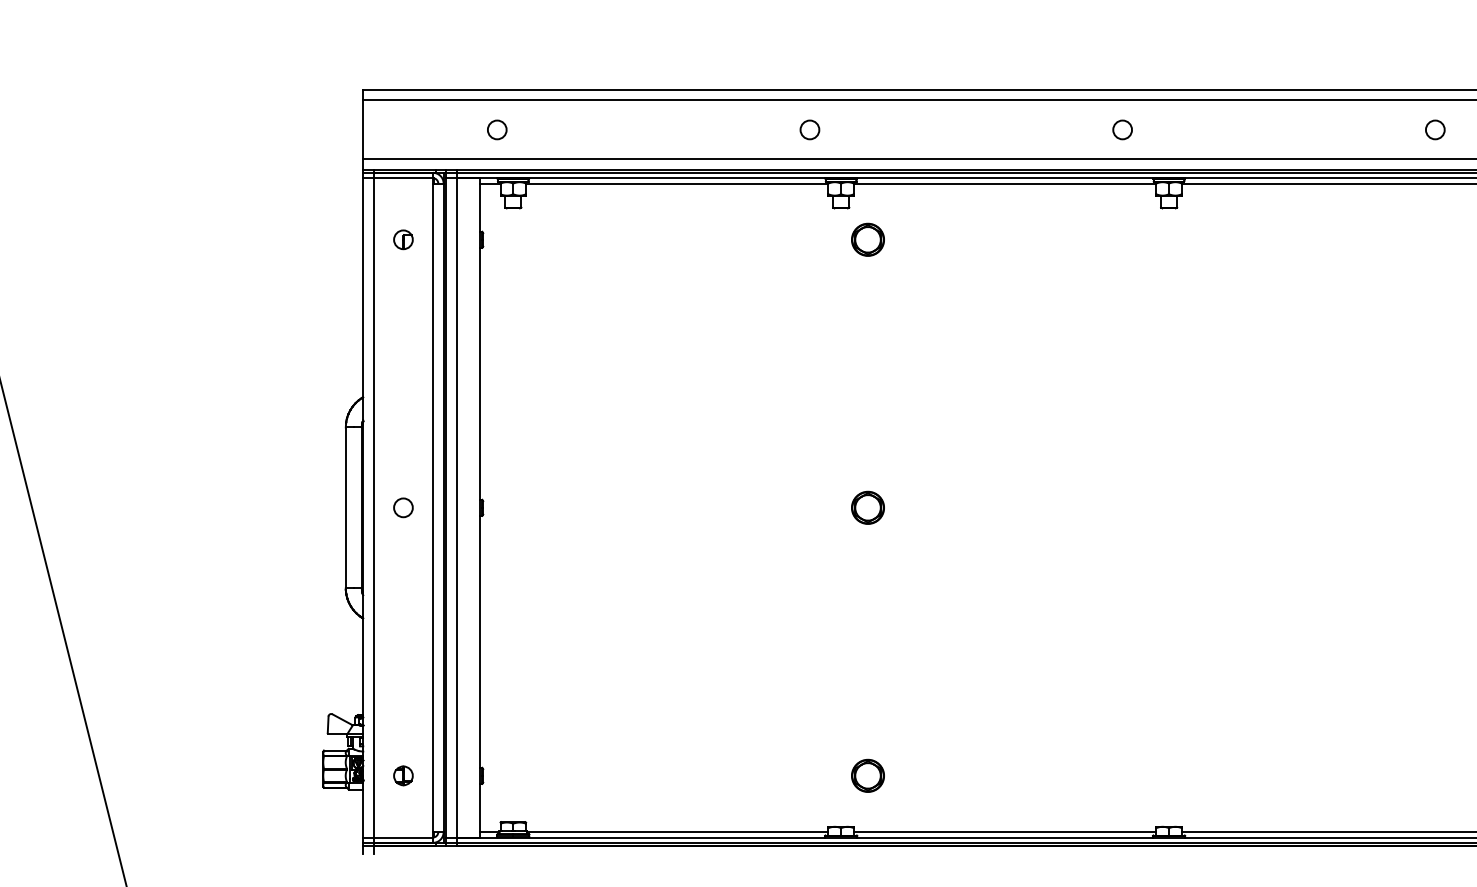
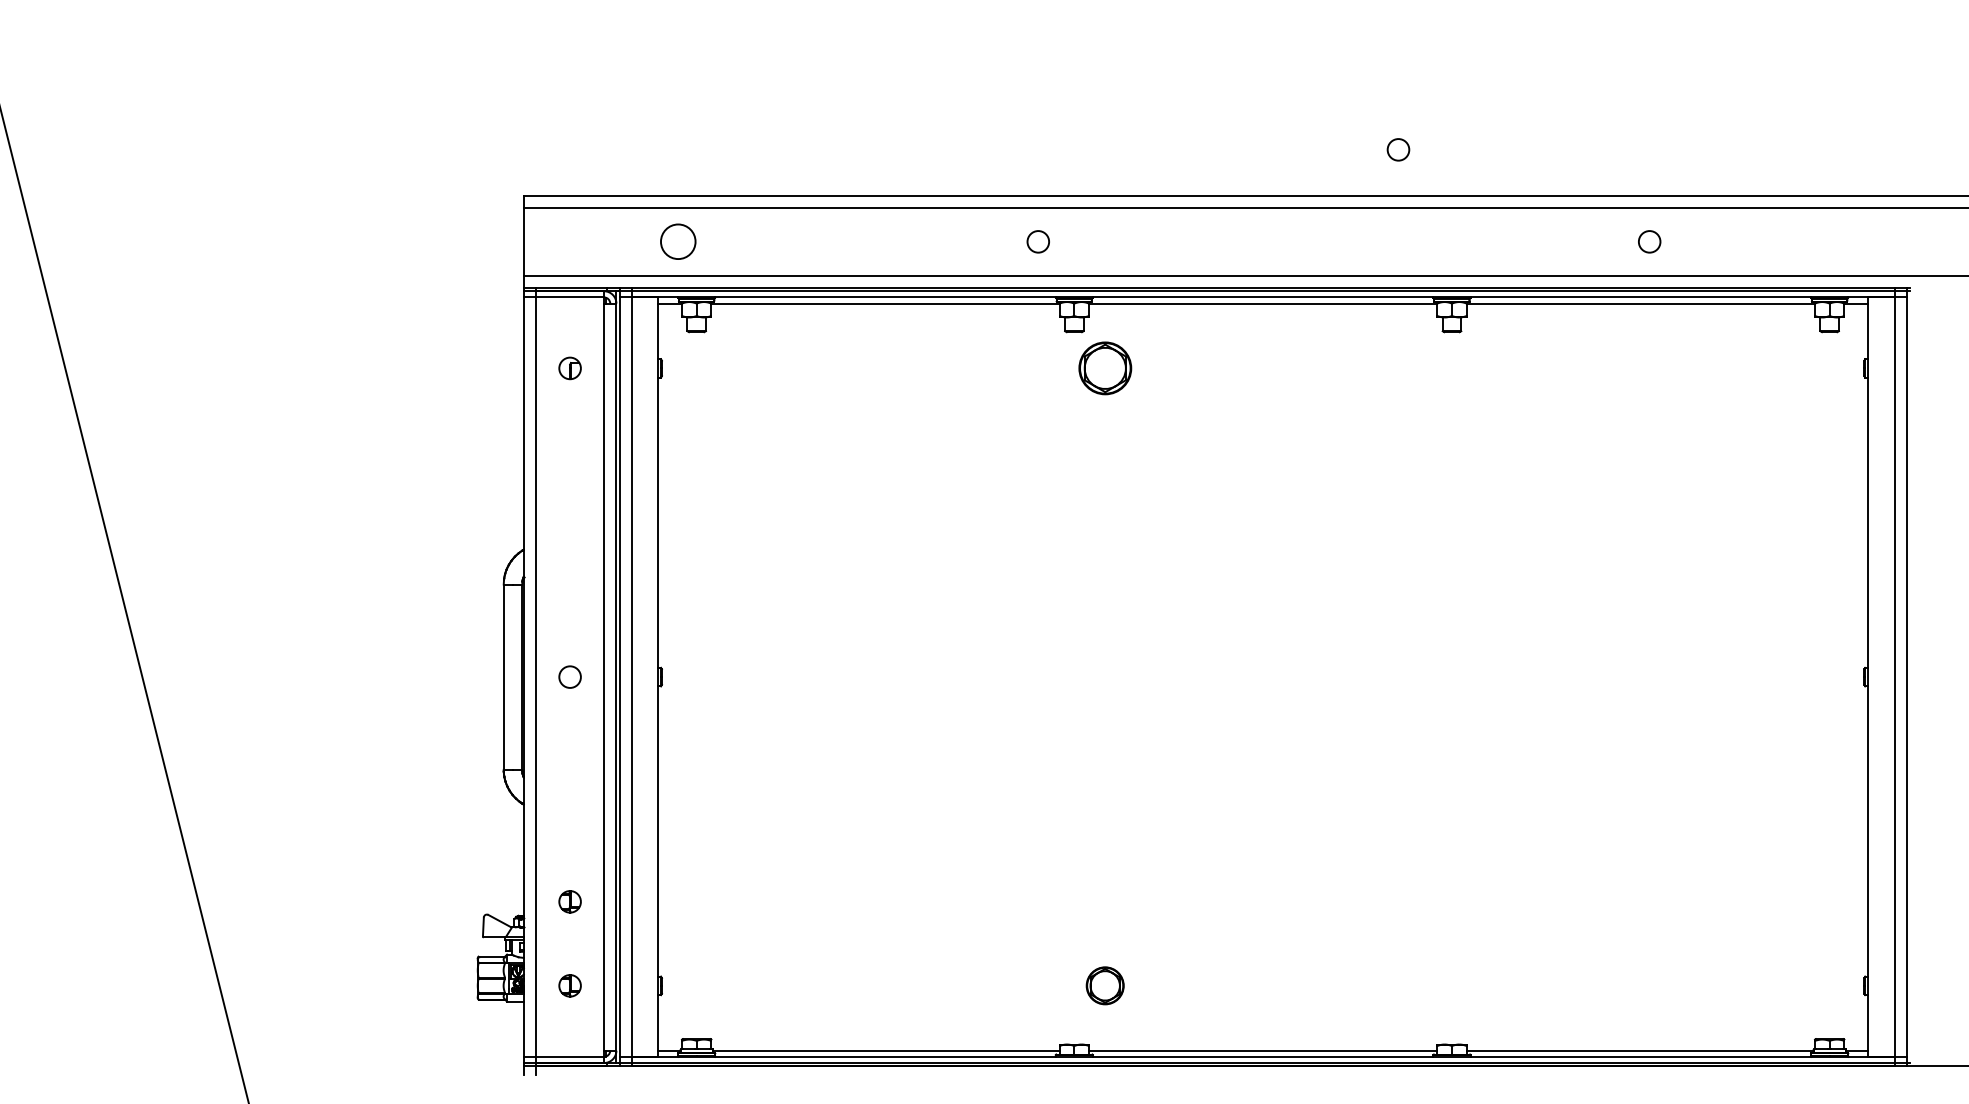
circle: (496, 129) -> (677, 241), size x1.6
circle: (1122, 129) -> (1398, 149), moved
circle: (1435, 129) -> (1649, 241), moved
part: (867, 239) -> (1104, 368), size x1.4
part: (867, 507) -> (1104, 676), removed
part: (402, 702) -> (569, 901), added

